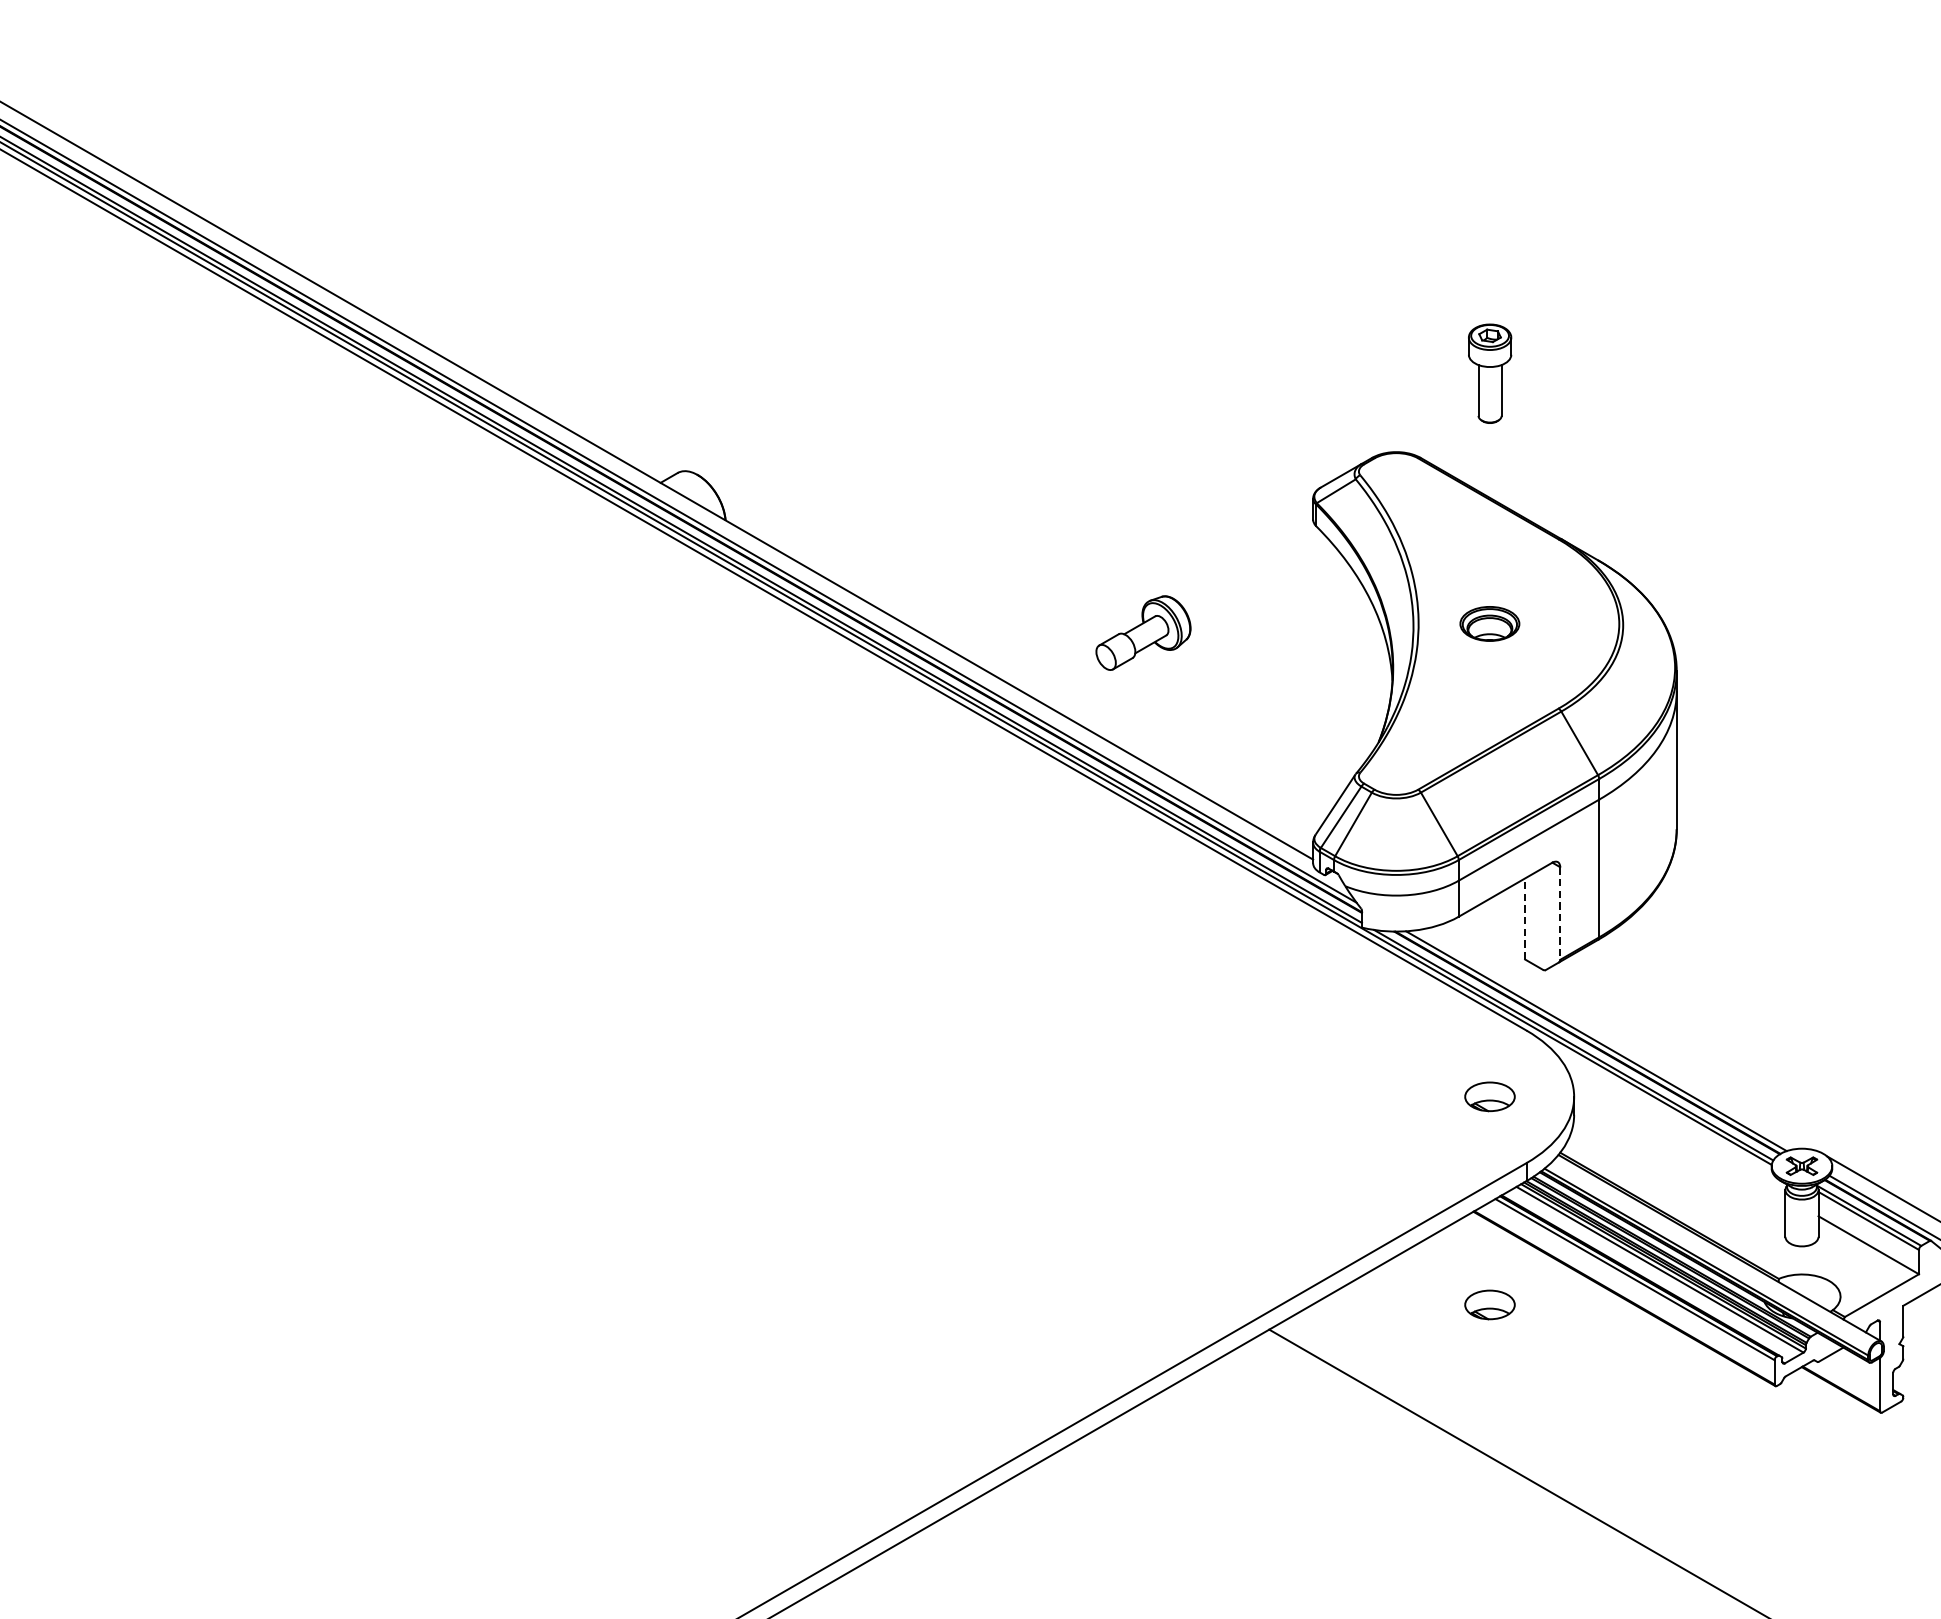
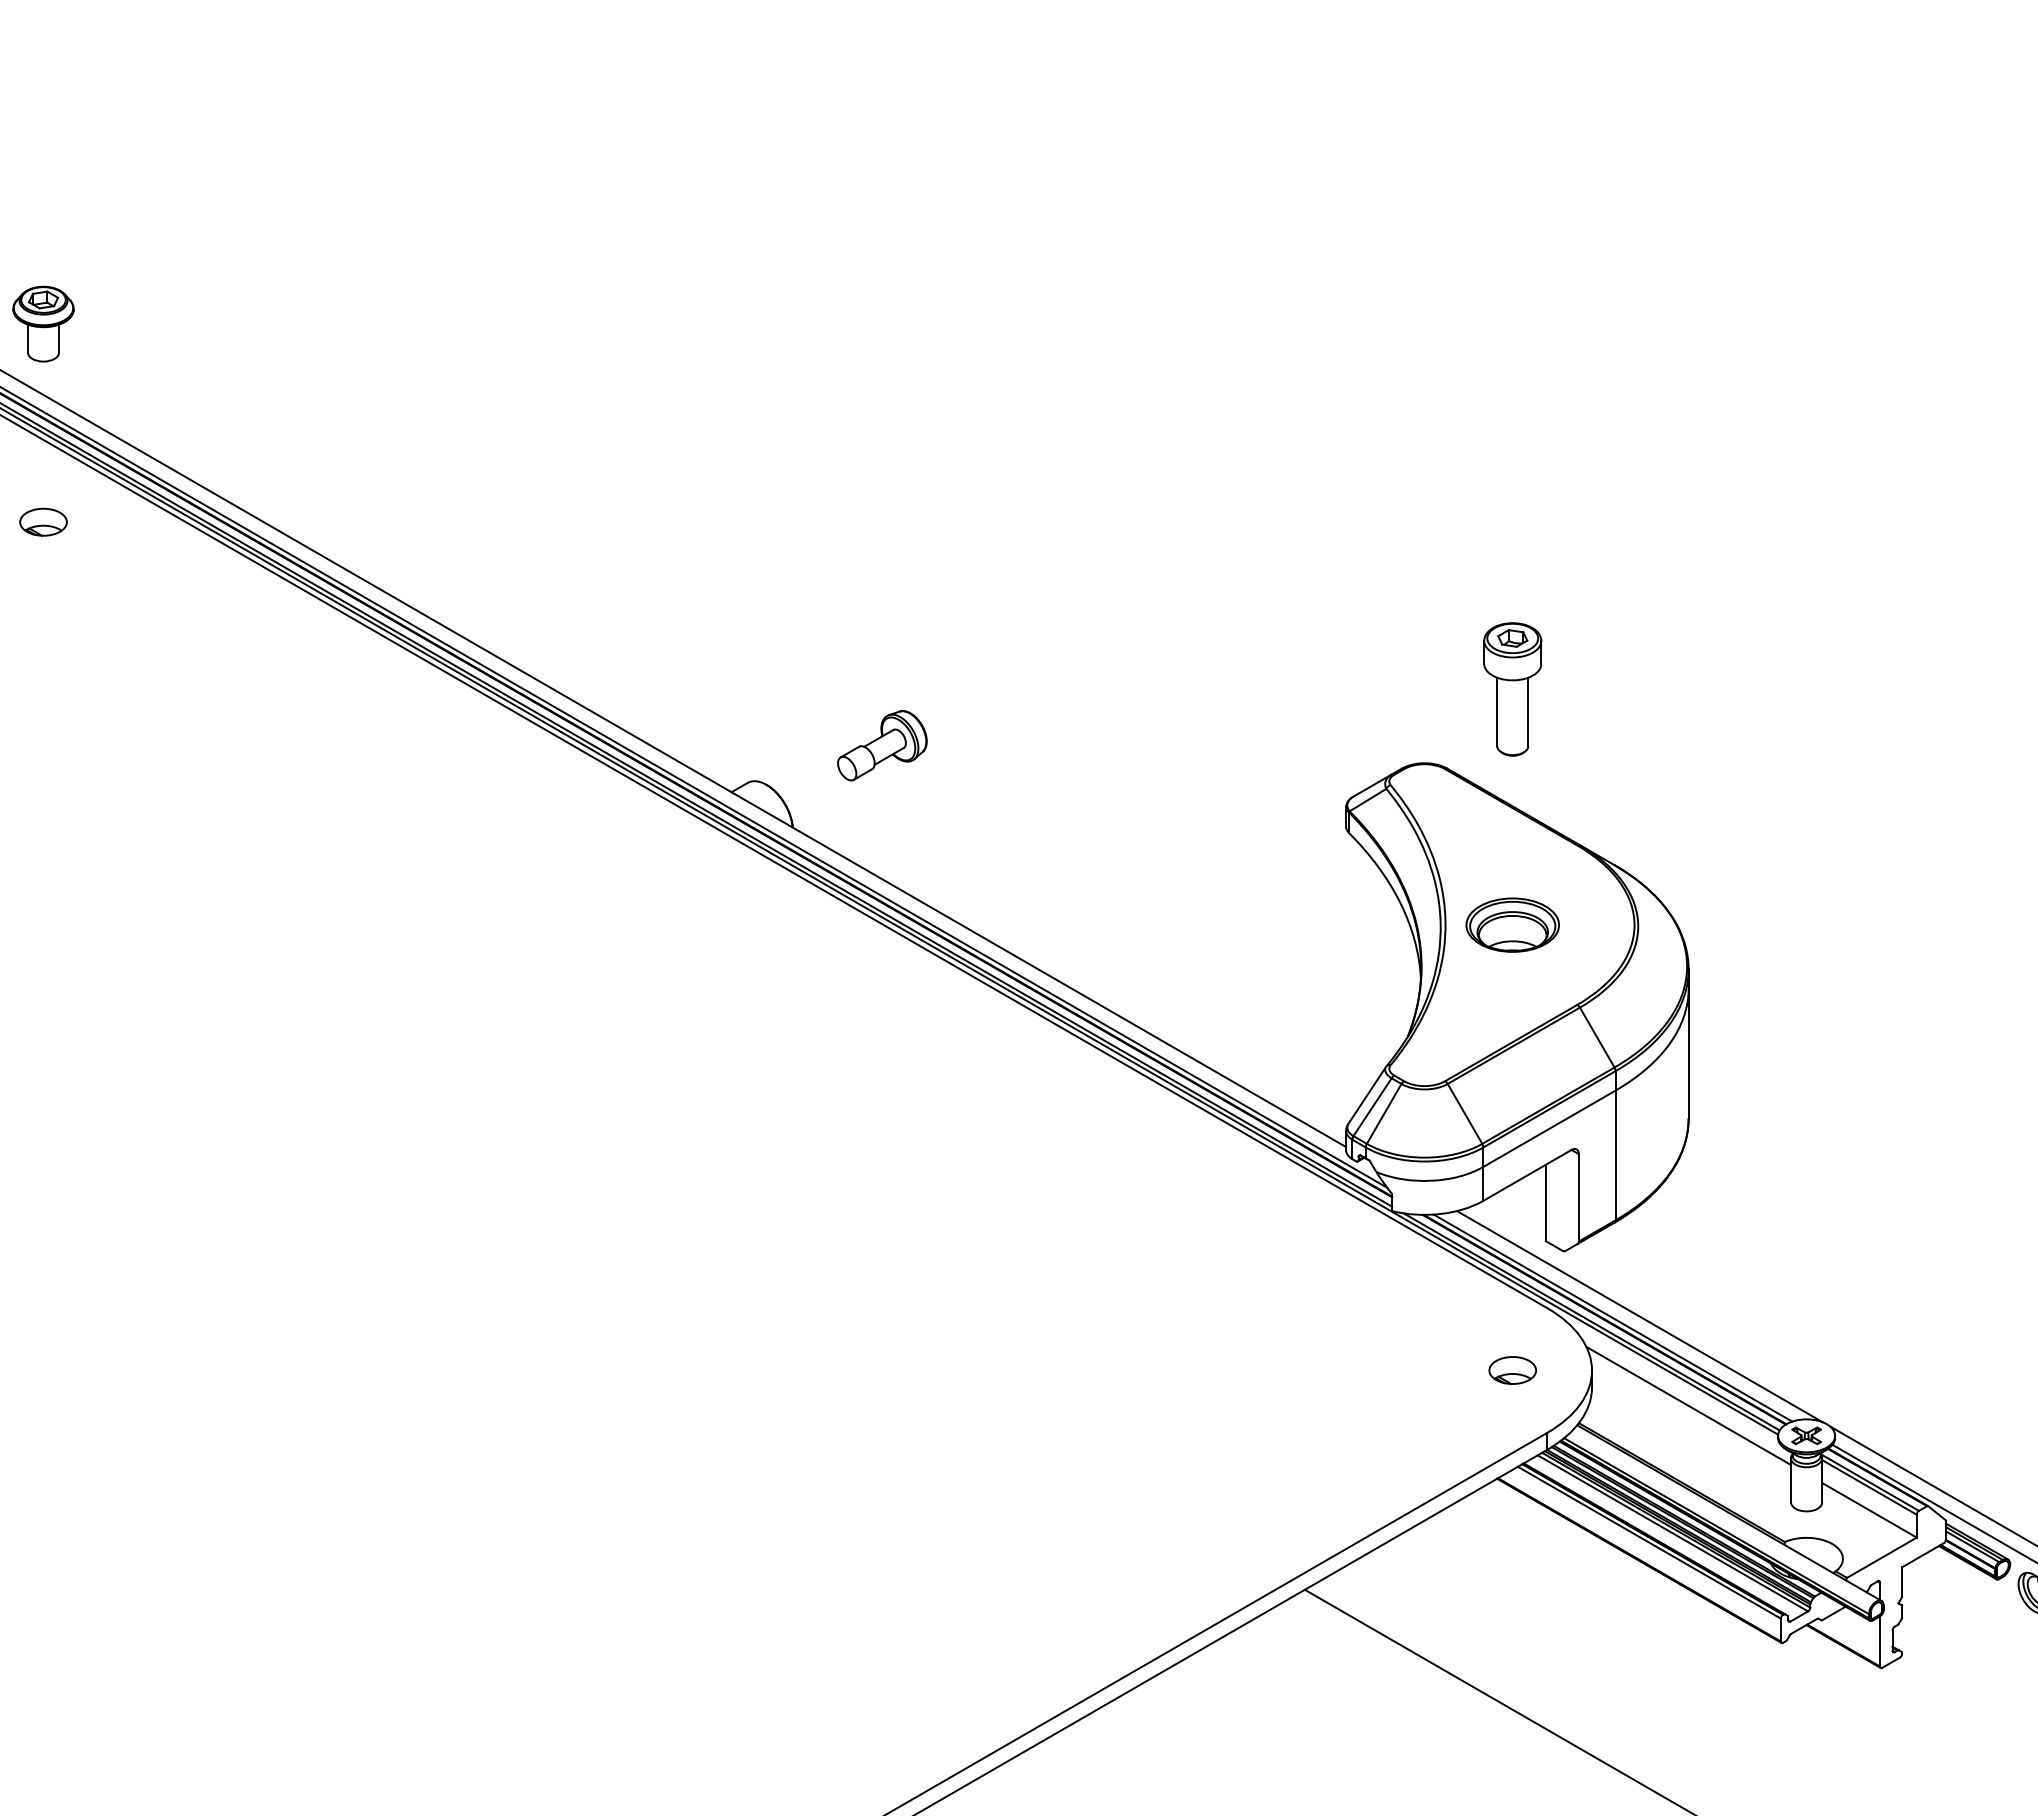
part: (1489, 373) -> (1512, 689), size x1.43
part: (1489, 623) -> (1512, 924), size x1.67
part: (1143, 632) -> (882, 745), moved
line: (1559, 913) -> (1578, 1197), dashed -> solid
line: (1524, 918) -> (1545, 1202), dashed -> solid
line: (1624, 1039) -> (1639, 1316), added
line: (1676, 1133) -> (1688, 1405), added
part: (1489, 1304) -> (1512, 1566), removed

